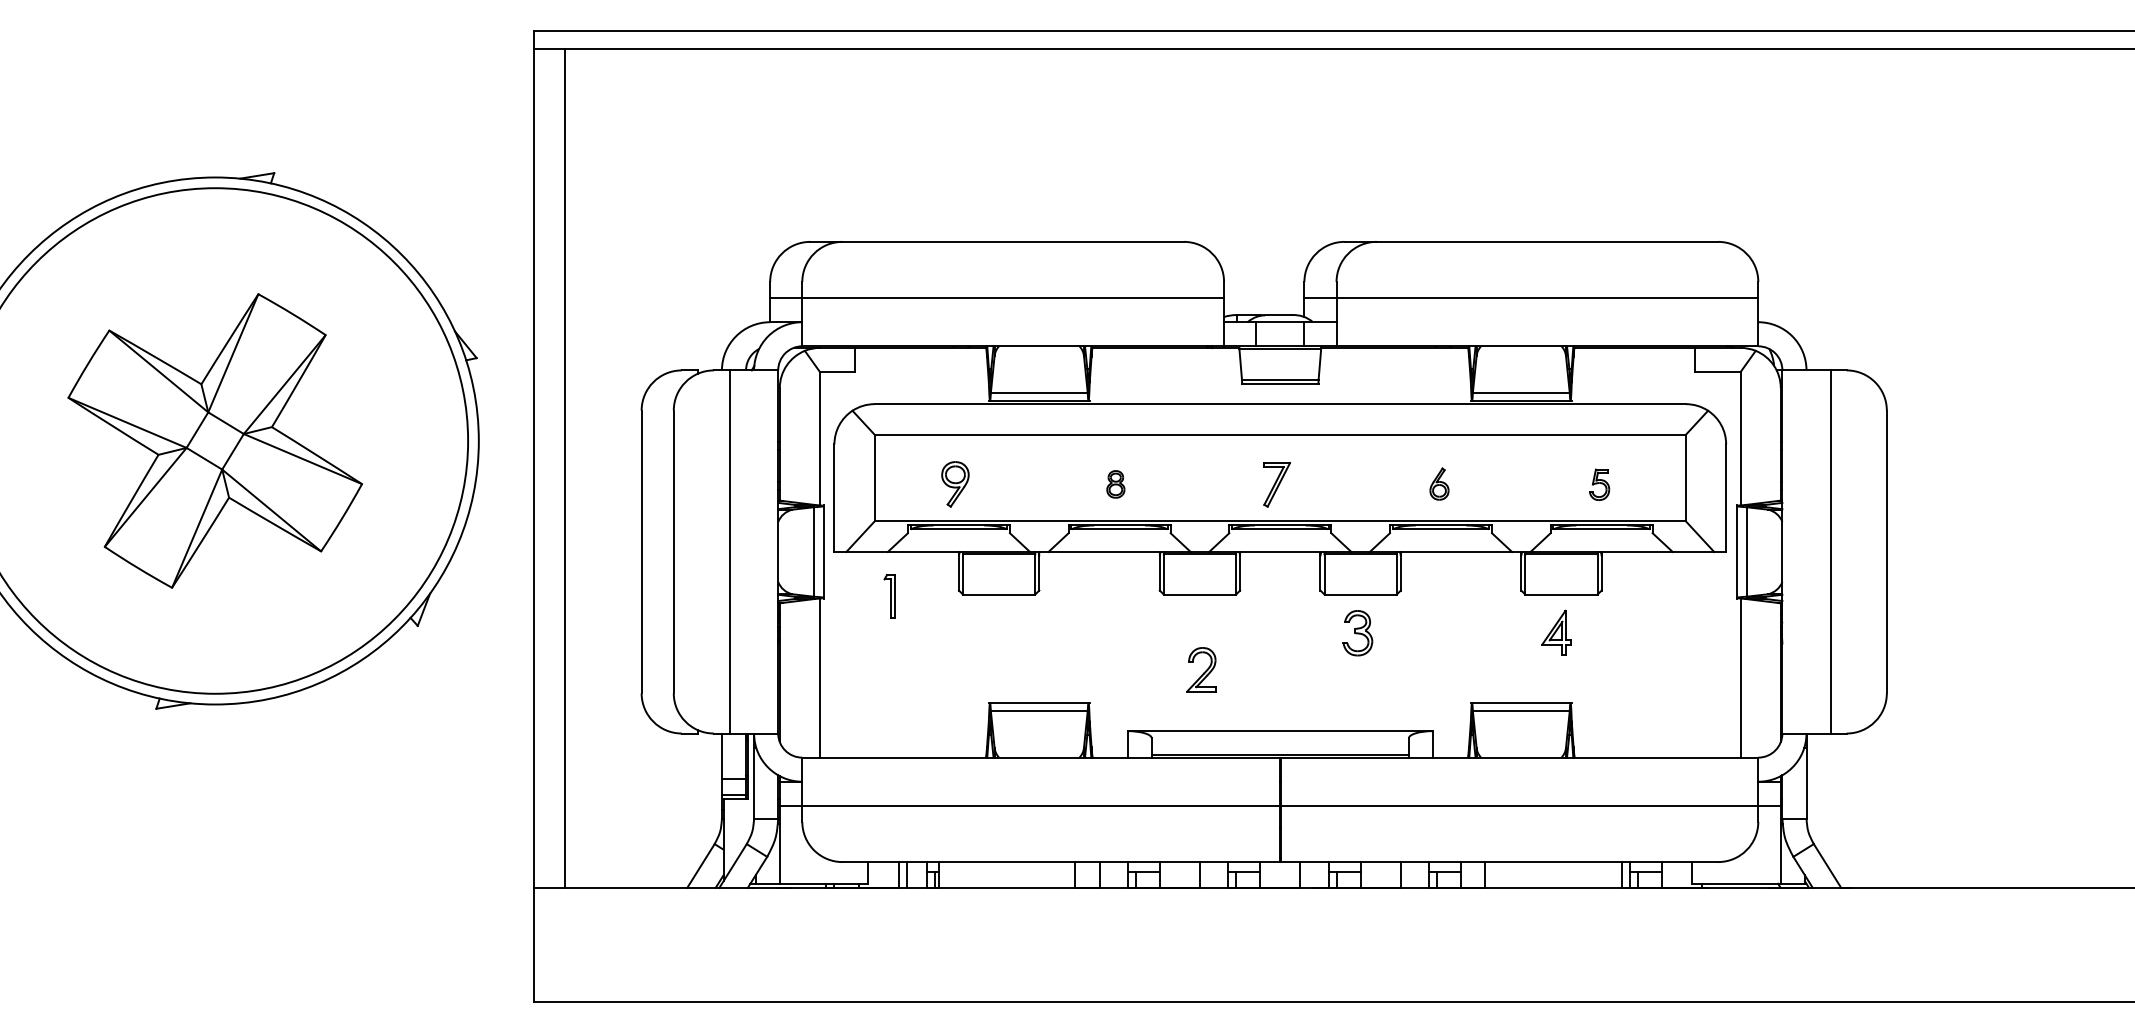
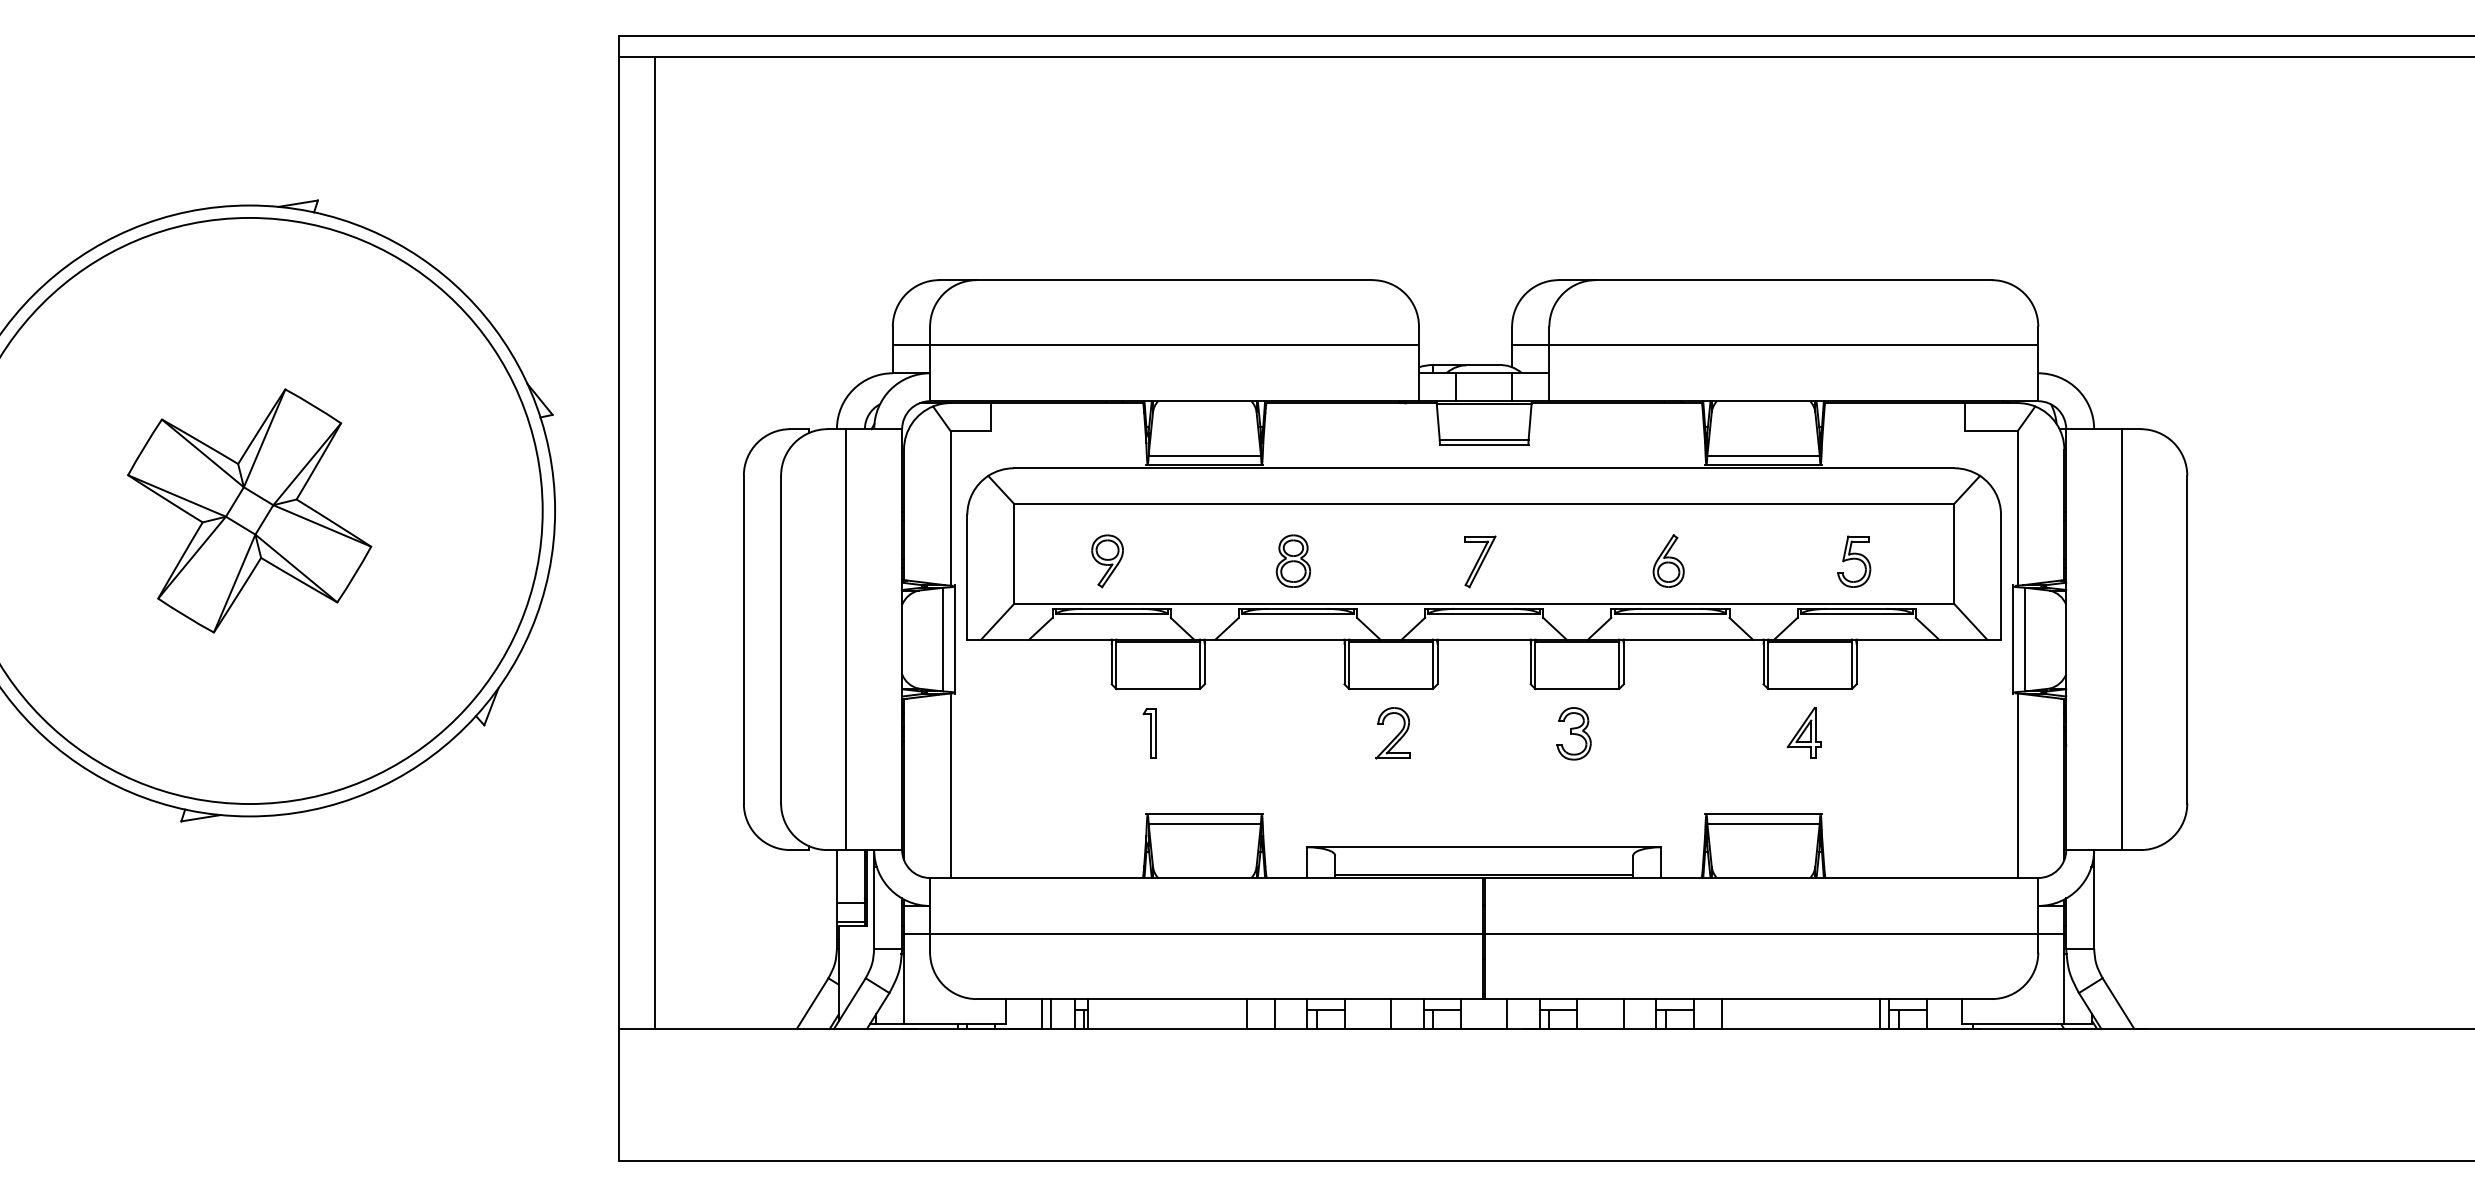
part: (215, 440) -> (249, 510), size x0.71
part: (1439, 483) -> (1668, 560), size x1.43
part: (1115, 484) -> (1293, 561), size x1.67
part: (1599, 484) -> (1854, 561), size x1.43
part: (889, 596) -> (1149, 734), moved
part: (1201, 669) -> (1392, 732), moved

